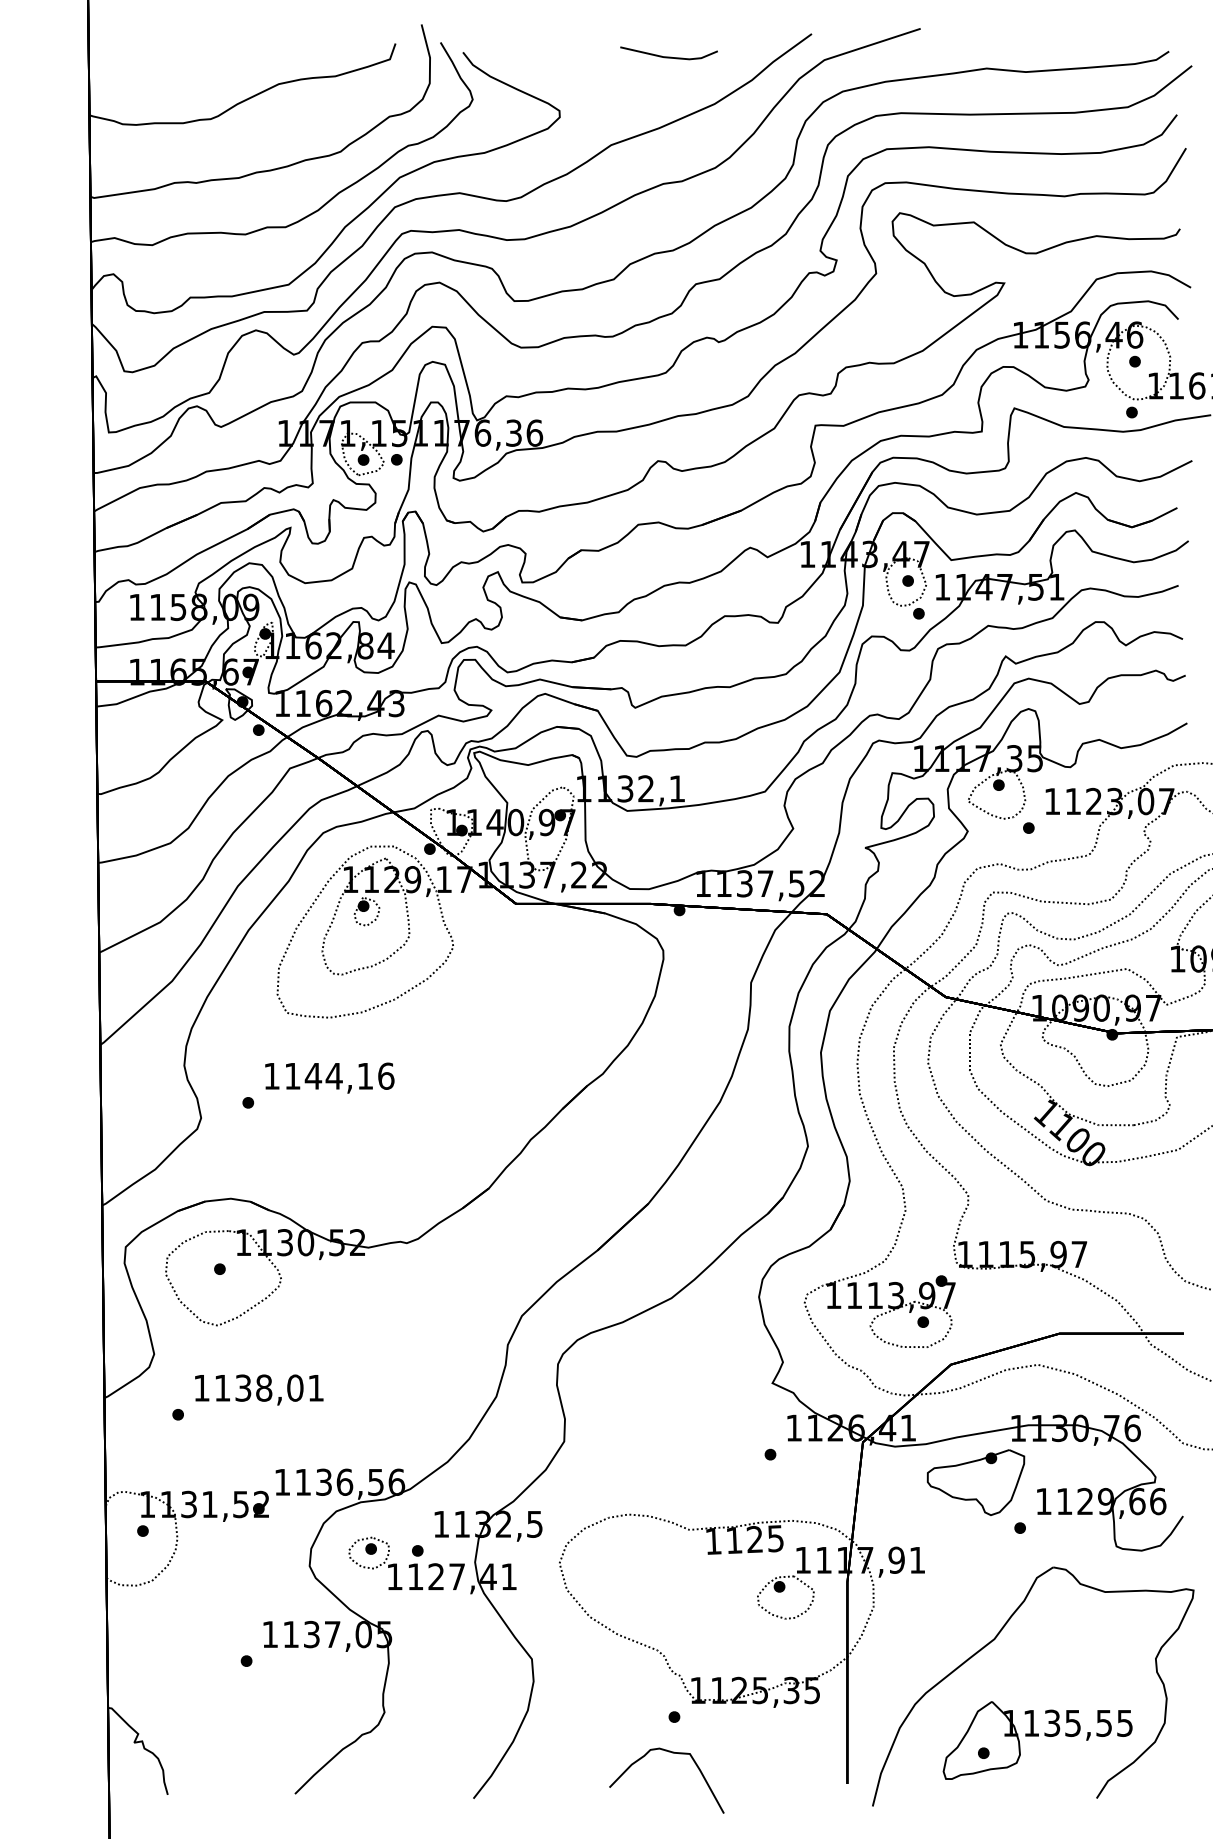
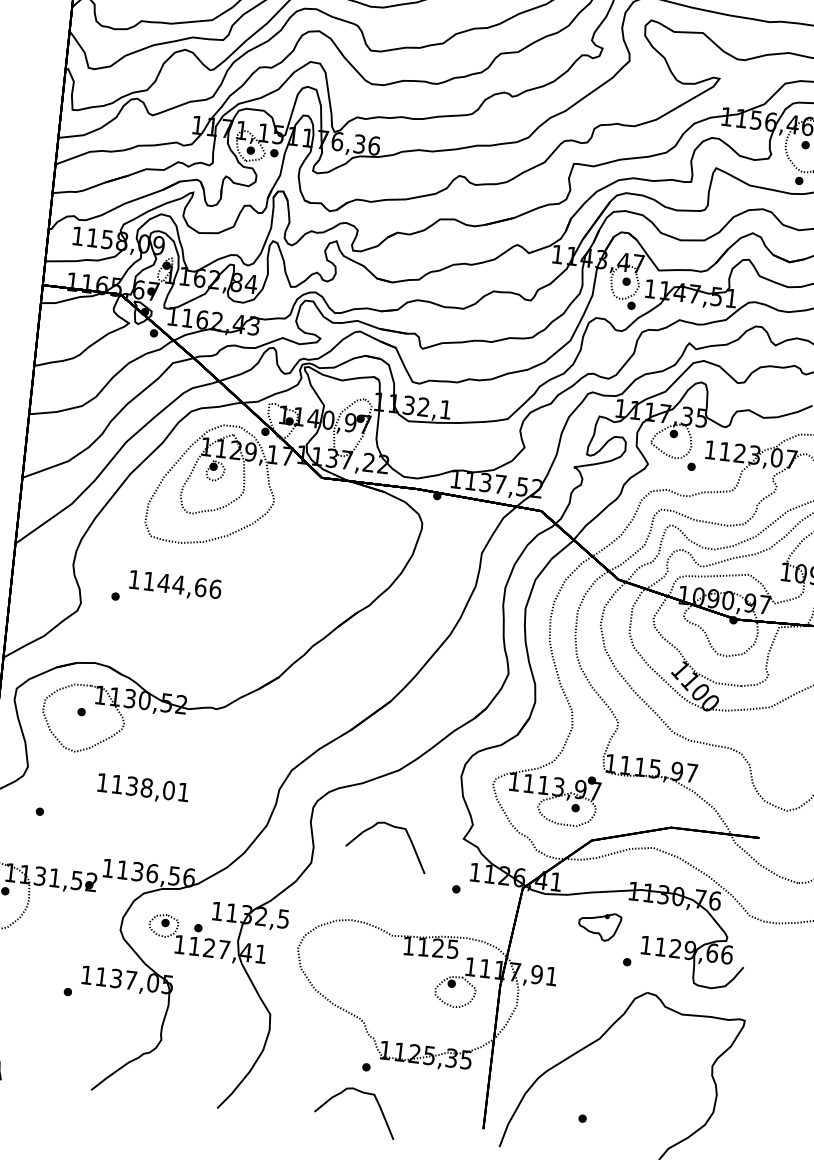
text: (365, 1075) -> (200, 586), 1144,16 -> 1144,66
curve: (672, 1378) -> (393, 827), added
text: (259, 1389) -> (143, 788), moved
part: (975, 1482) -> (599, 926), size x0.6
part: (1037, 1740) -> (621, 1114), removed

